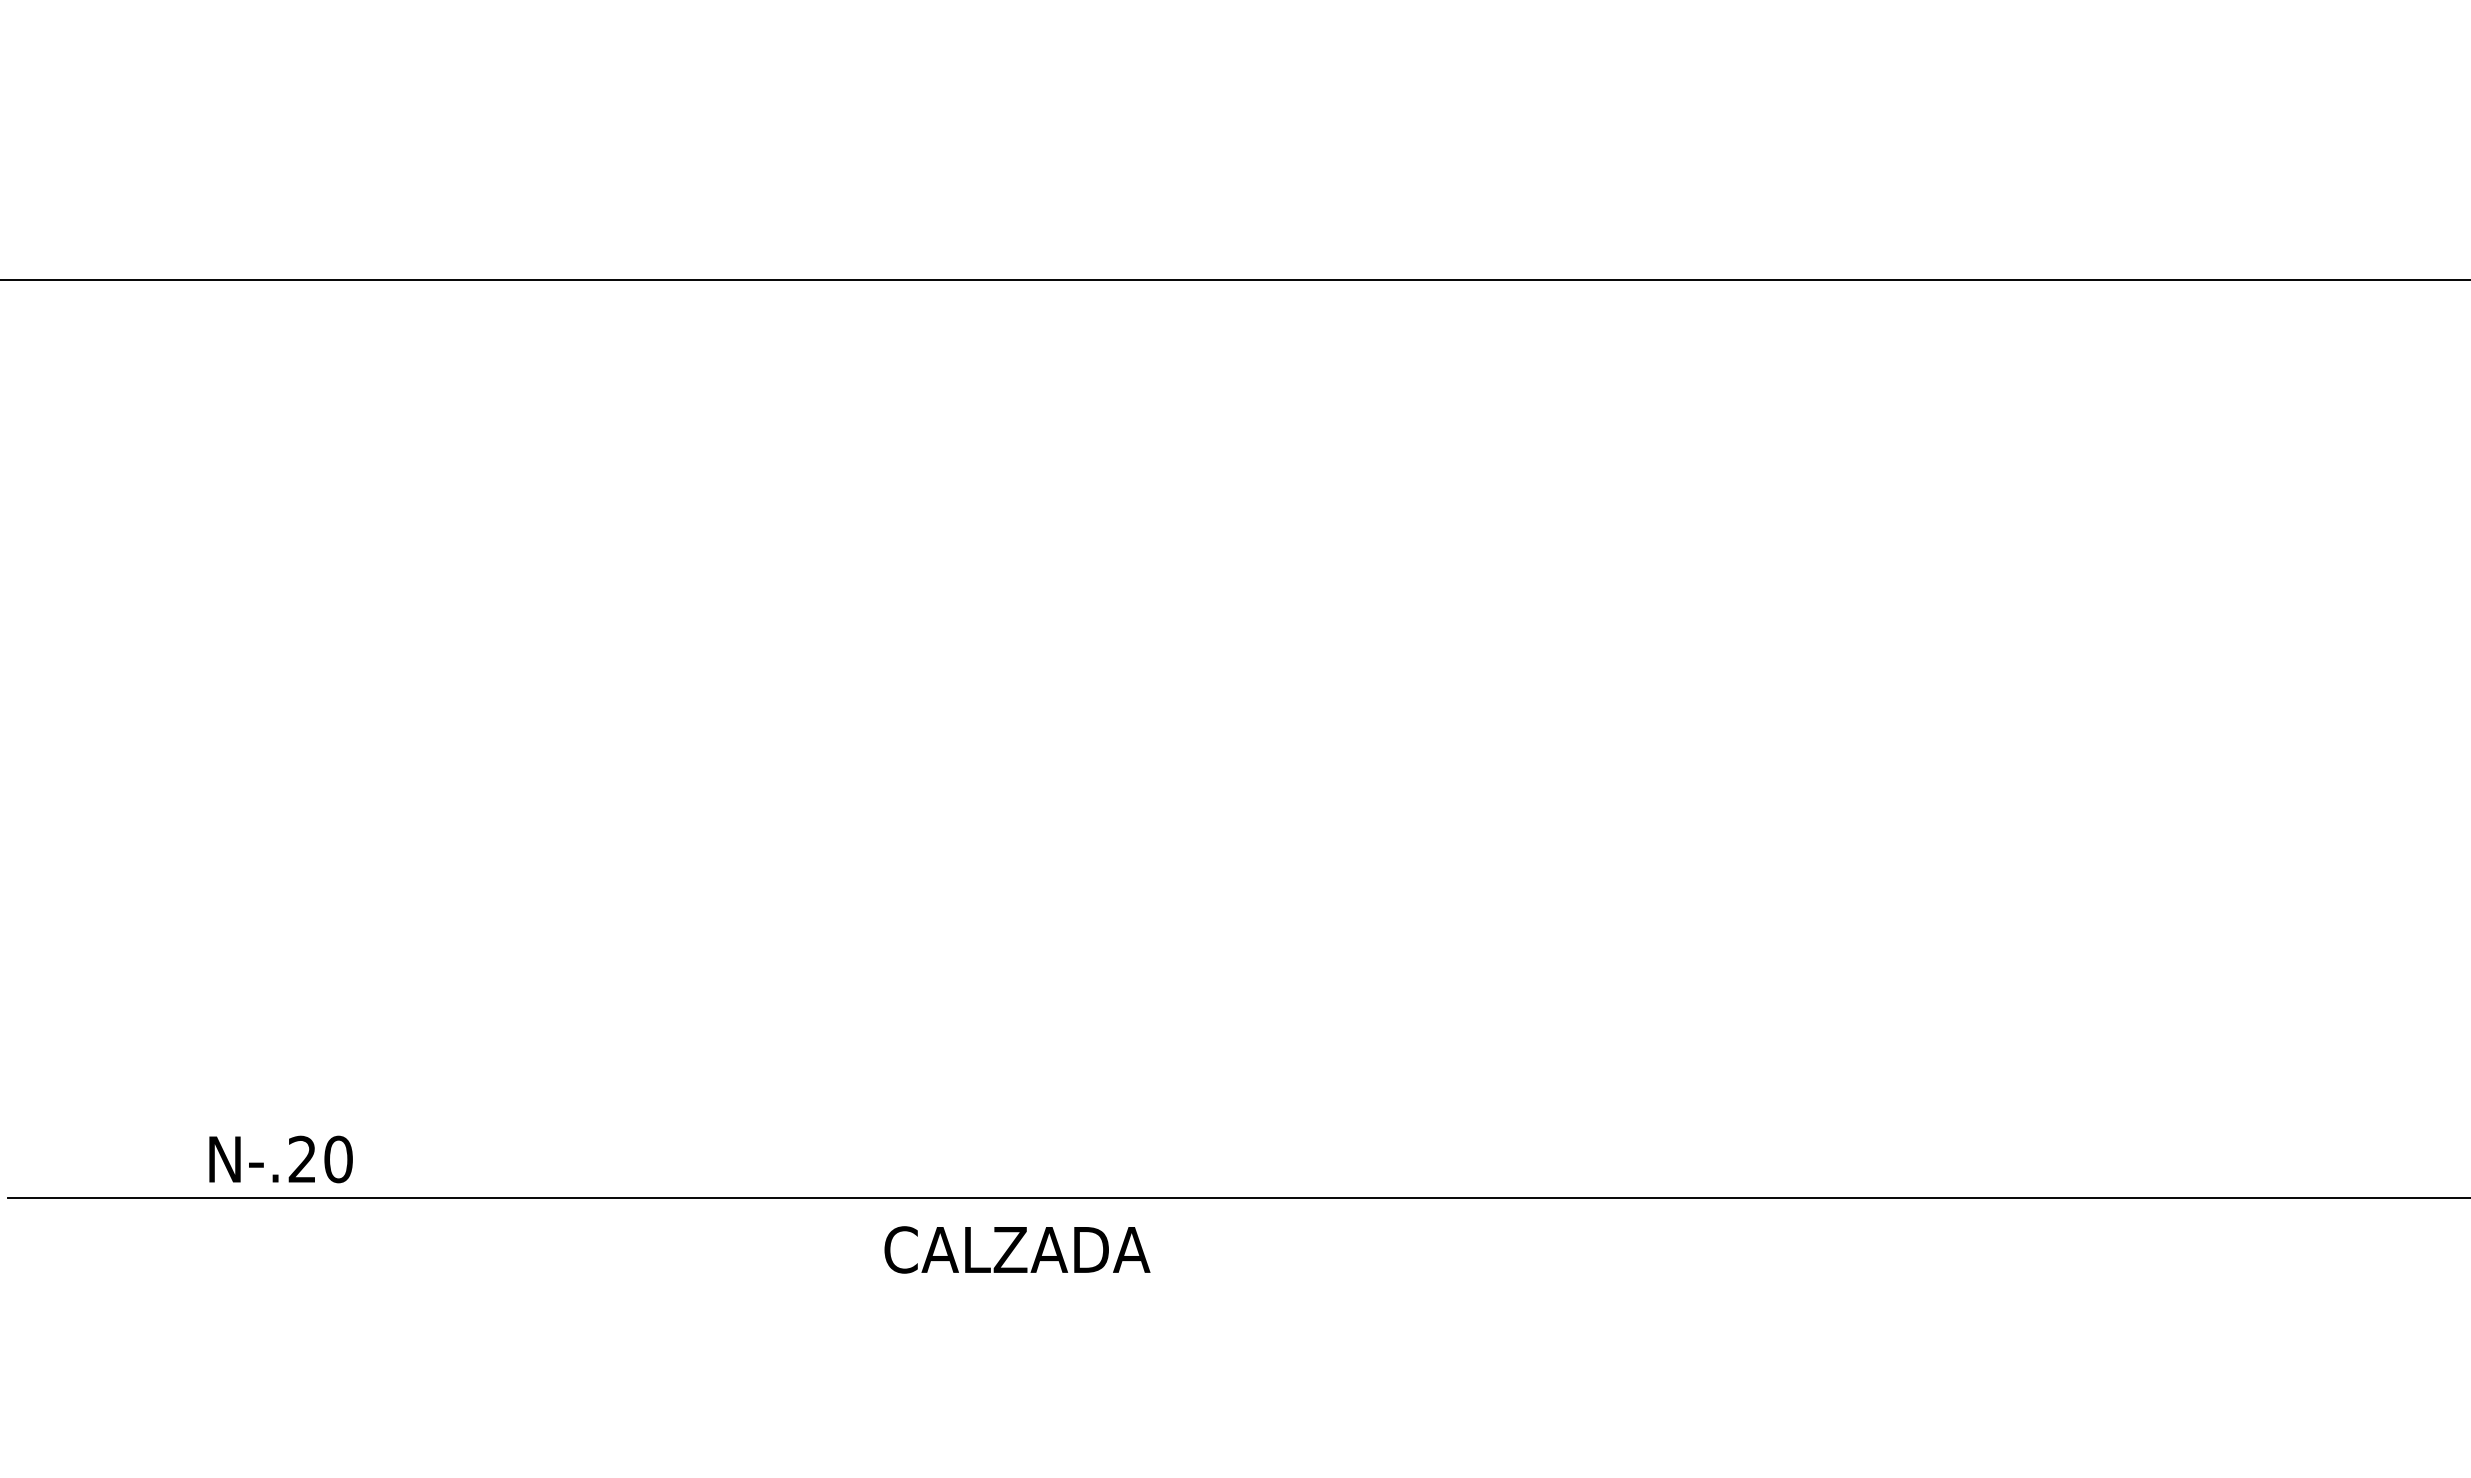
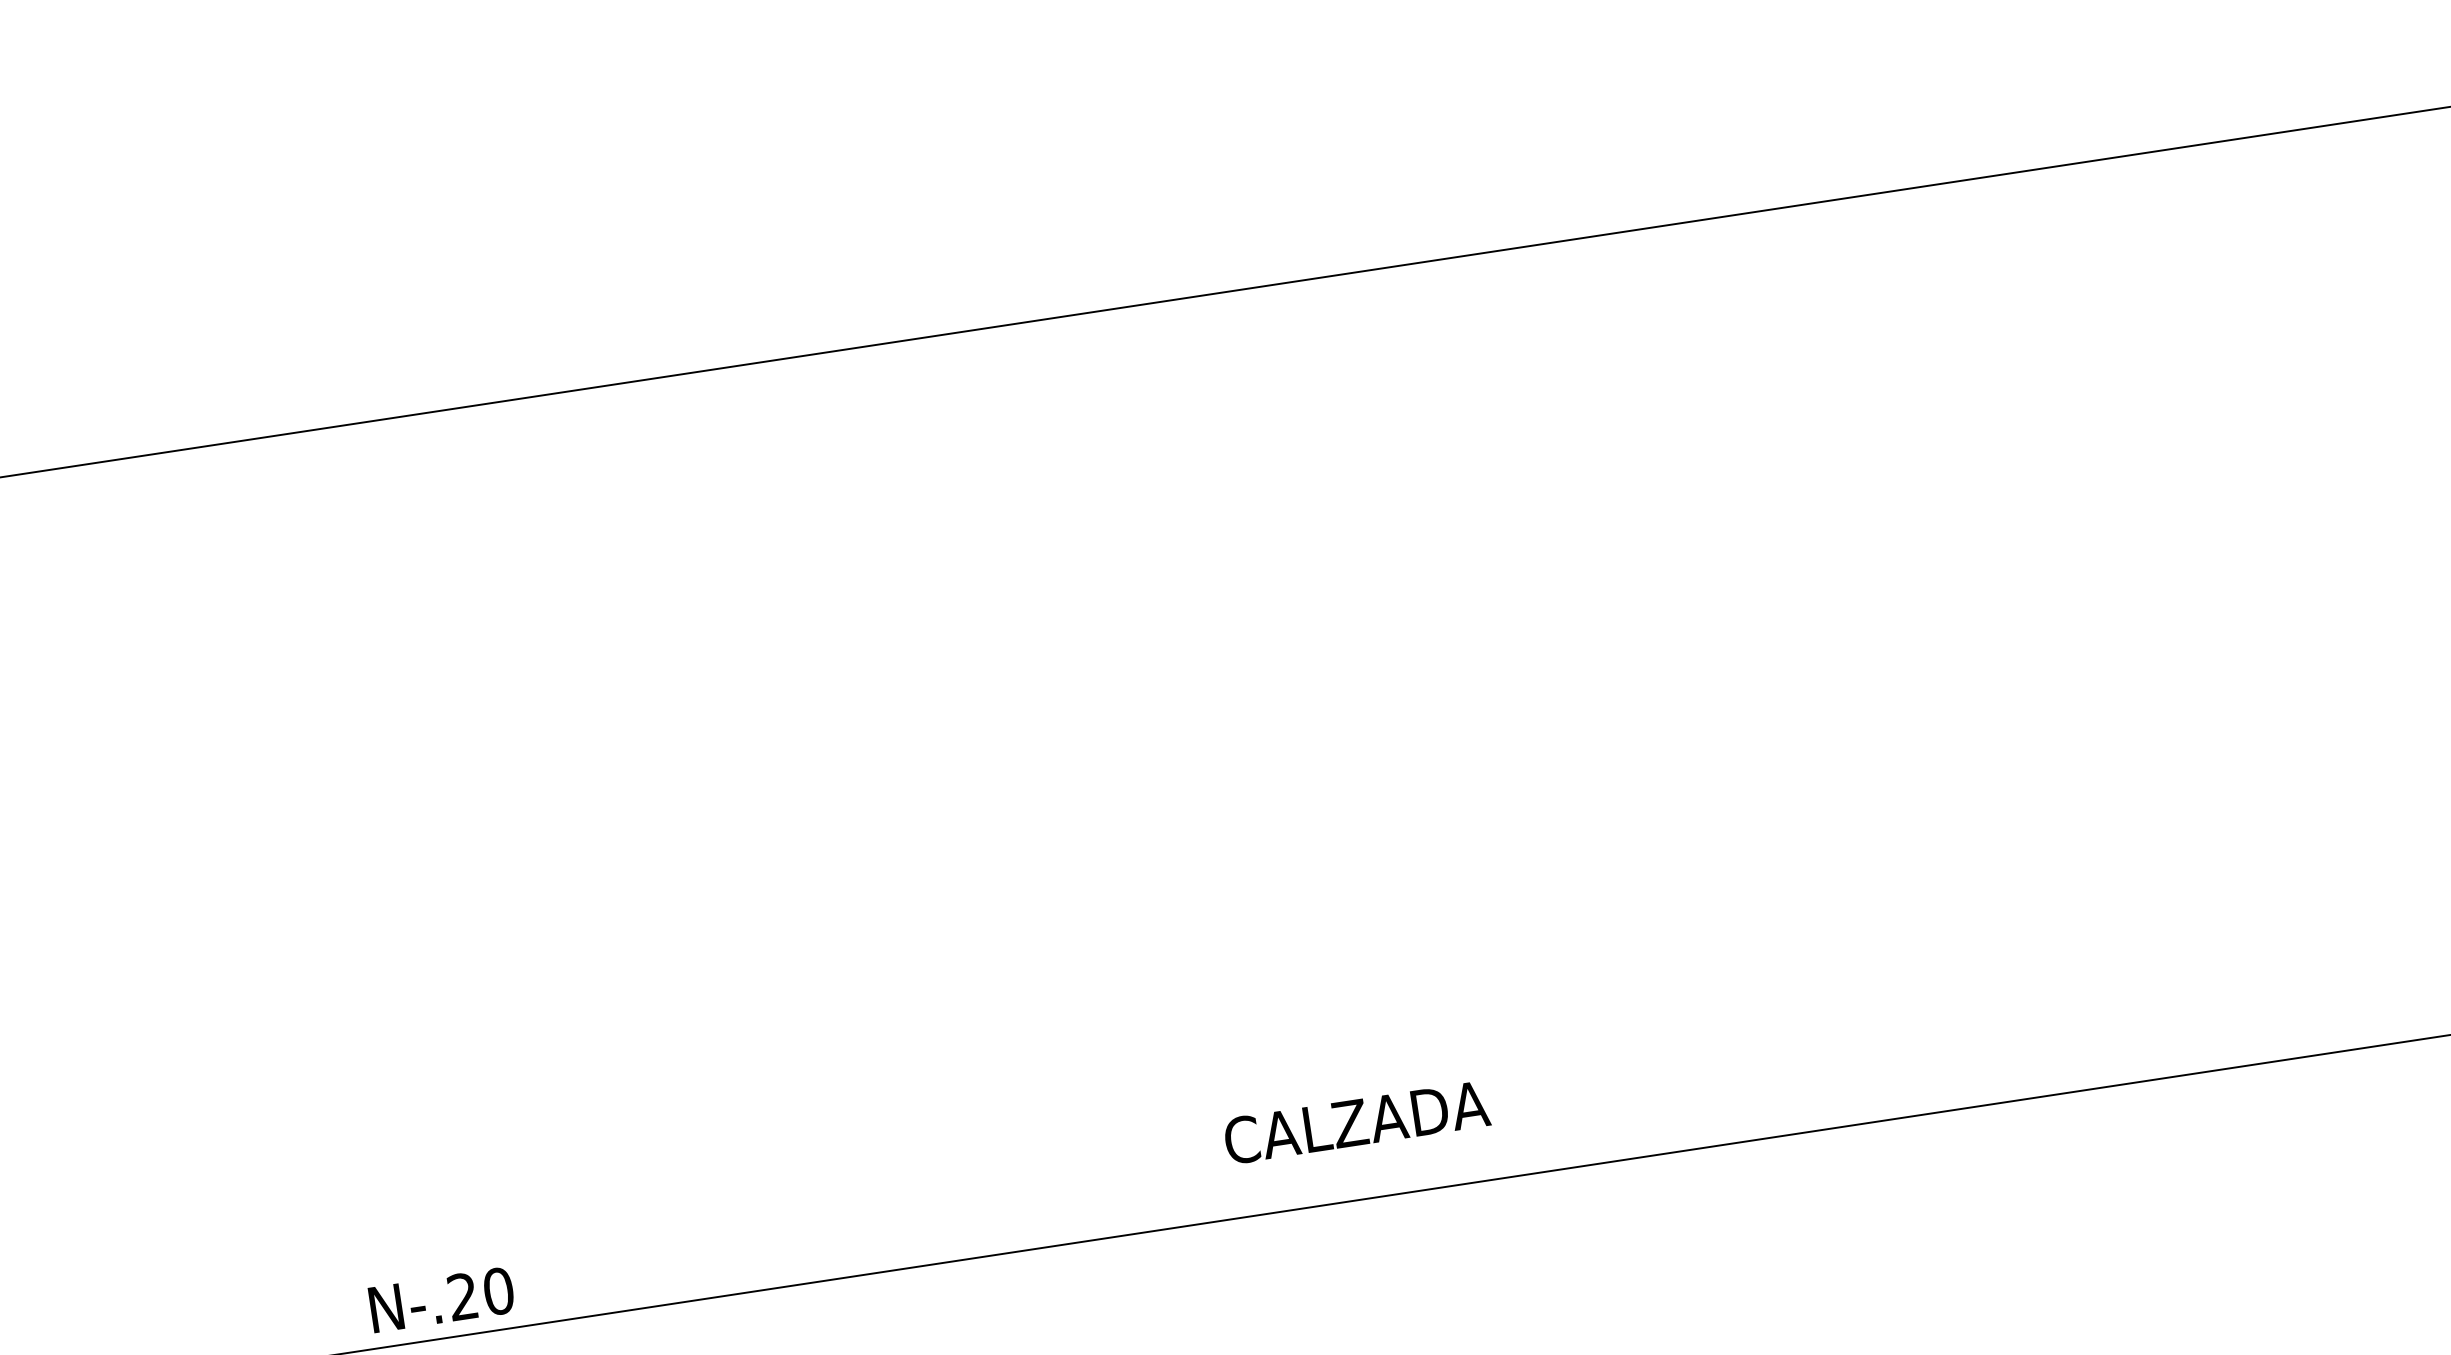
text: (280, 1159) -> (441, 1300), moved
text: (1017, 1249) -> (1357, 1122), moved

